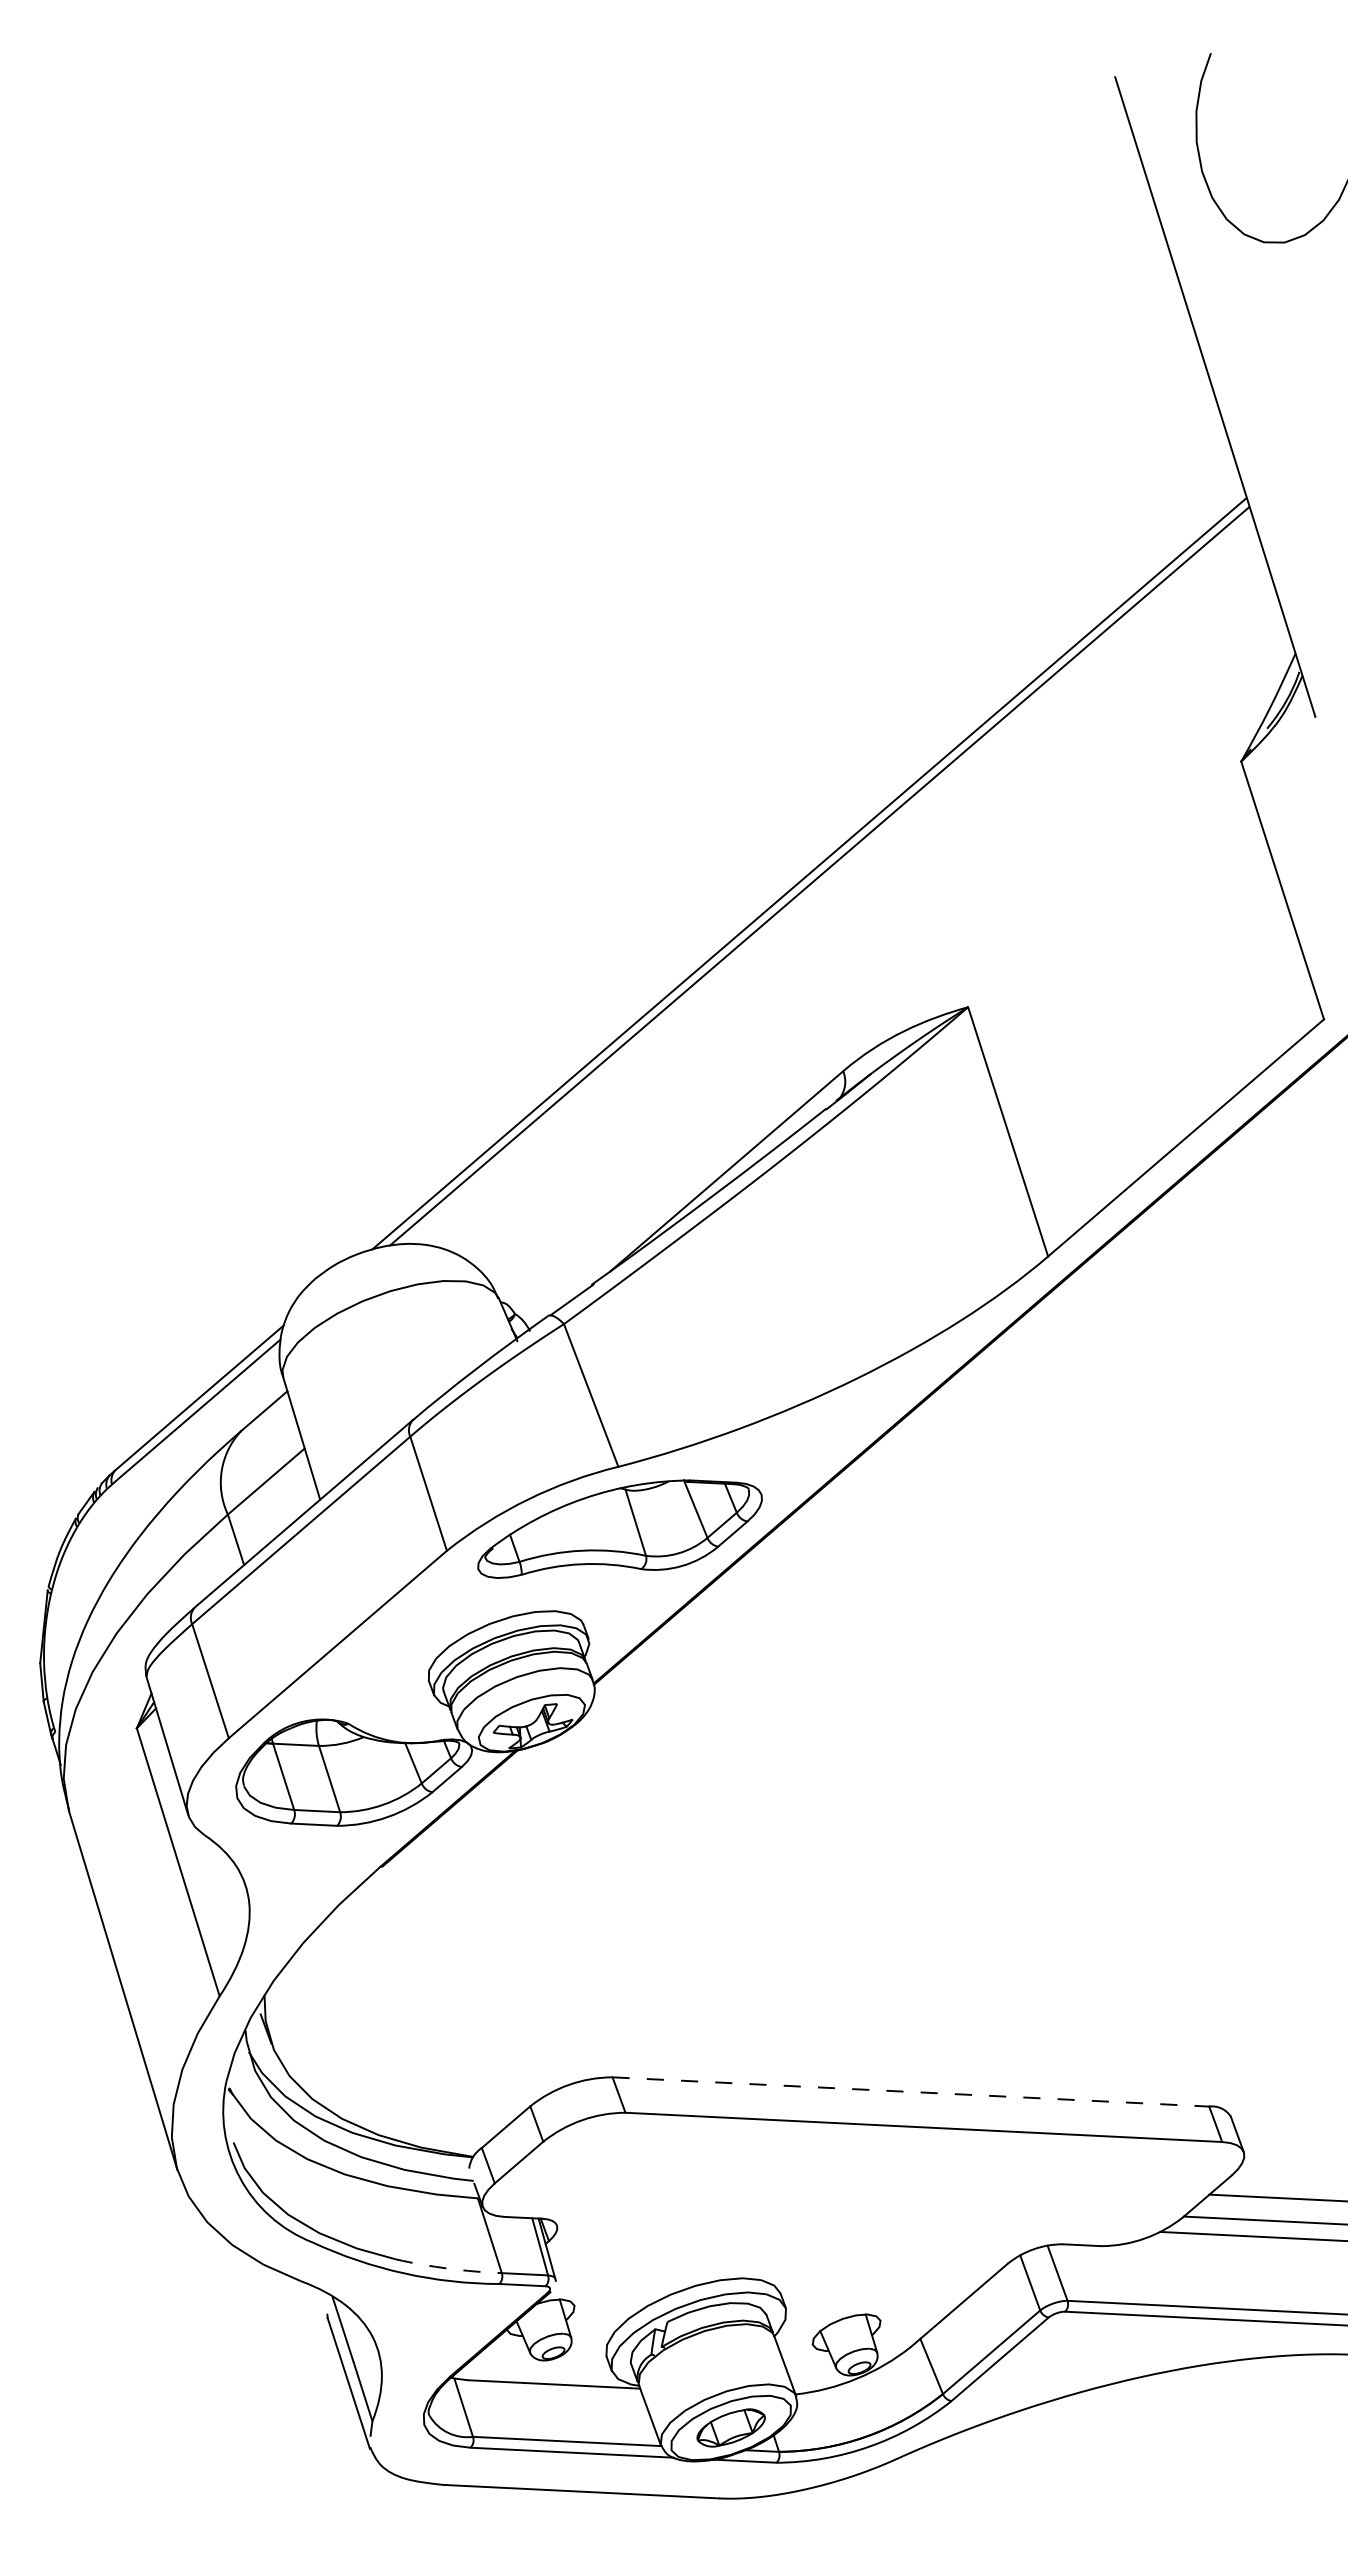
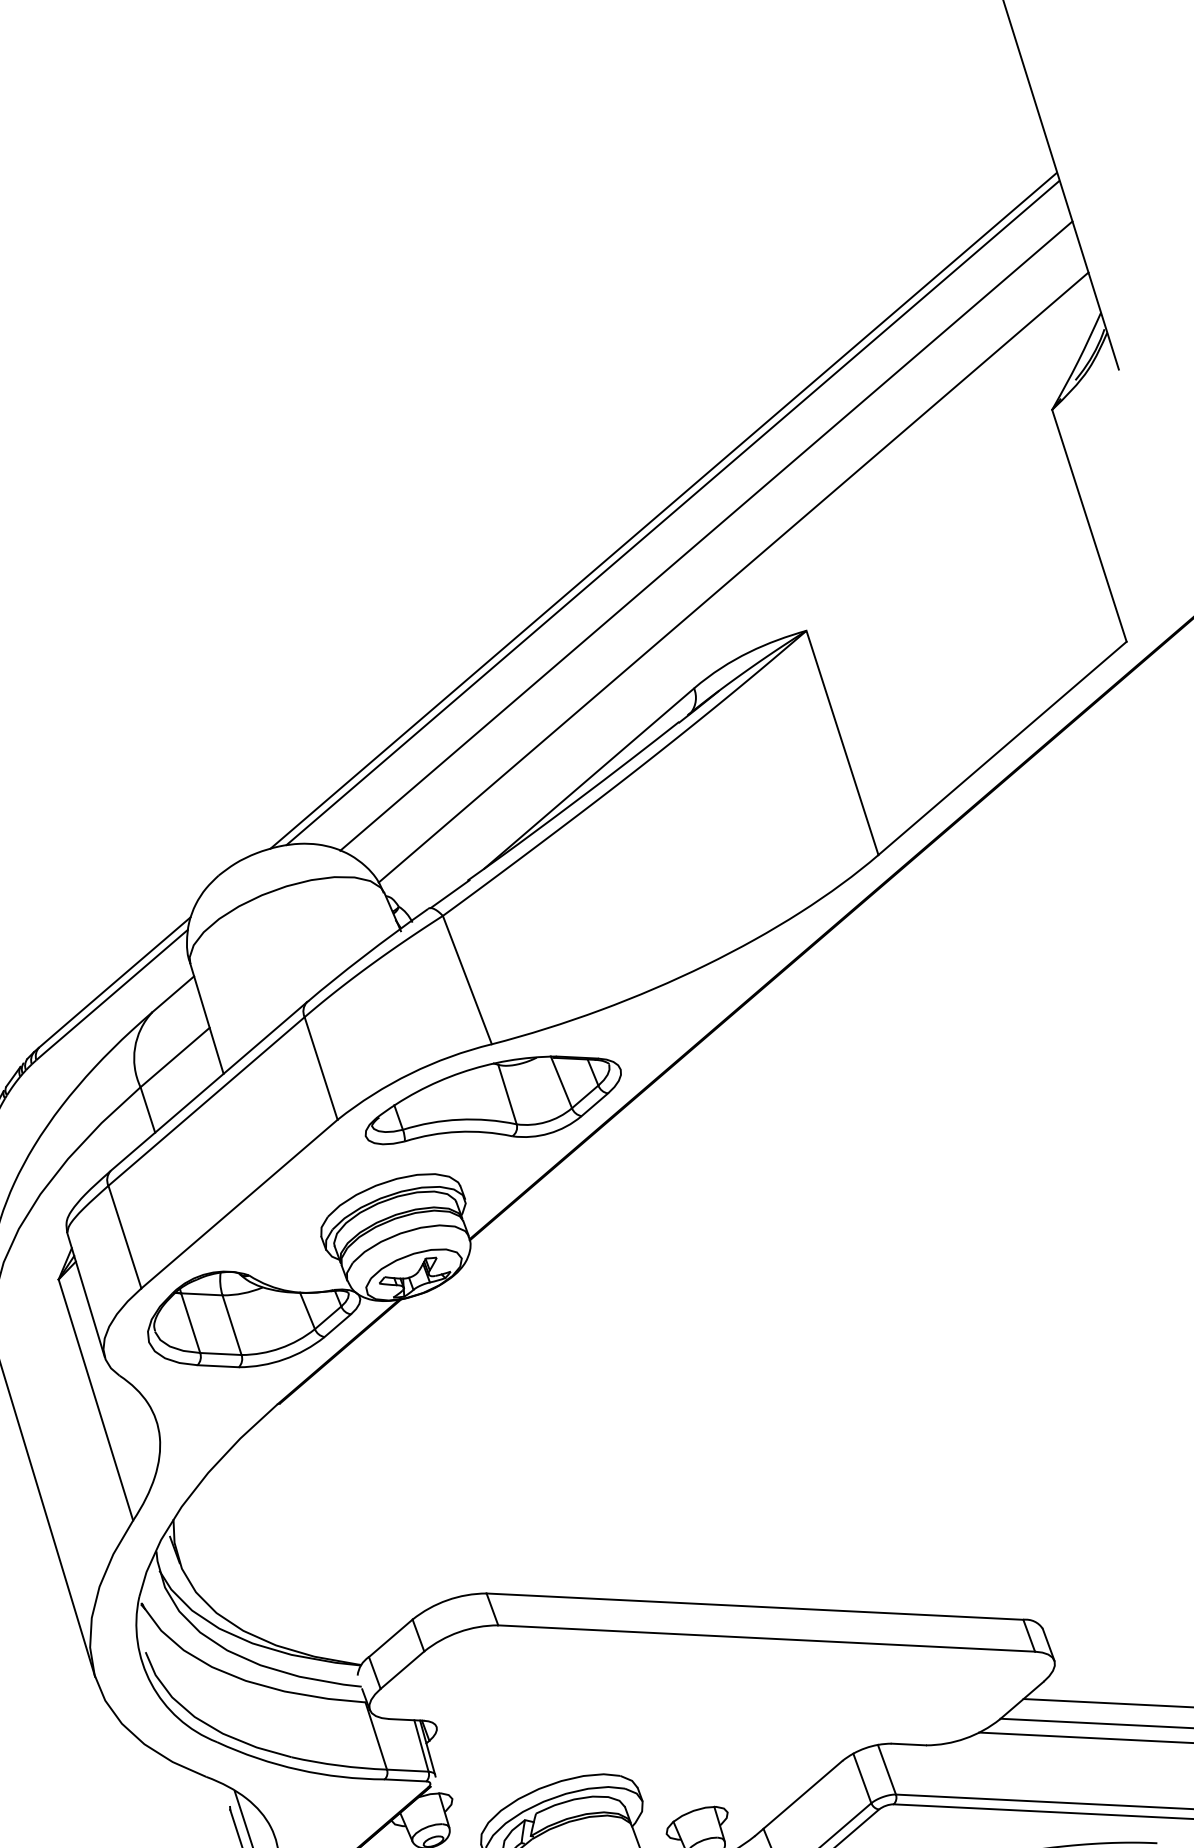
line: (856, 901) -> (706, 535), added
line: (886, 947) -> (733, 577), added
line: (910, 2091) -> (754, 1606), dashed -> solid
arc: (448, 2268) -> (339, 1765), dashed -> solid

